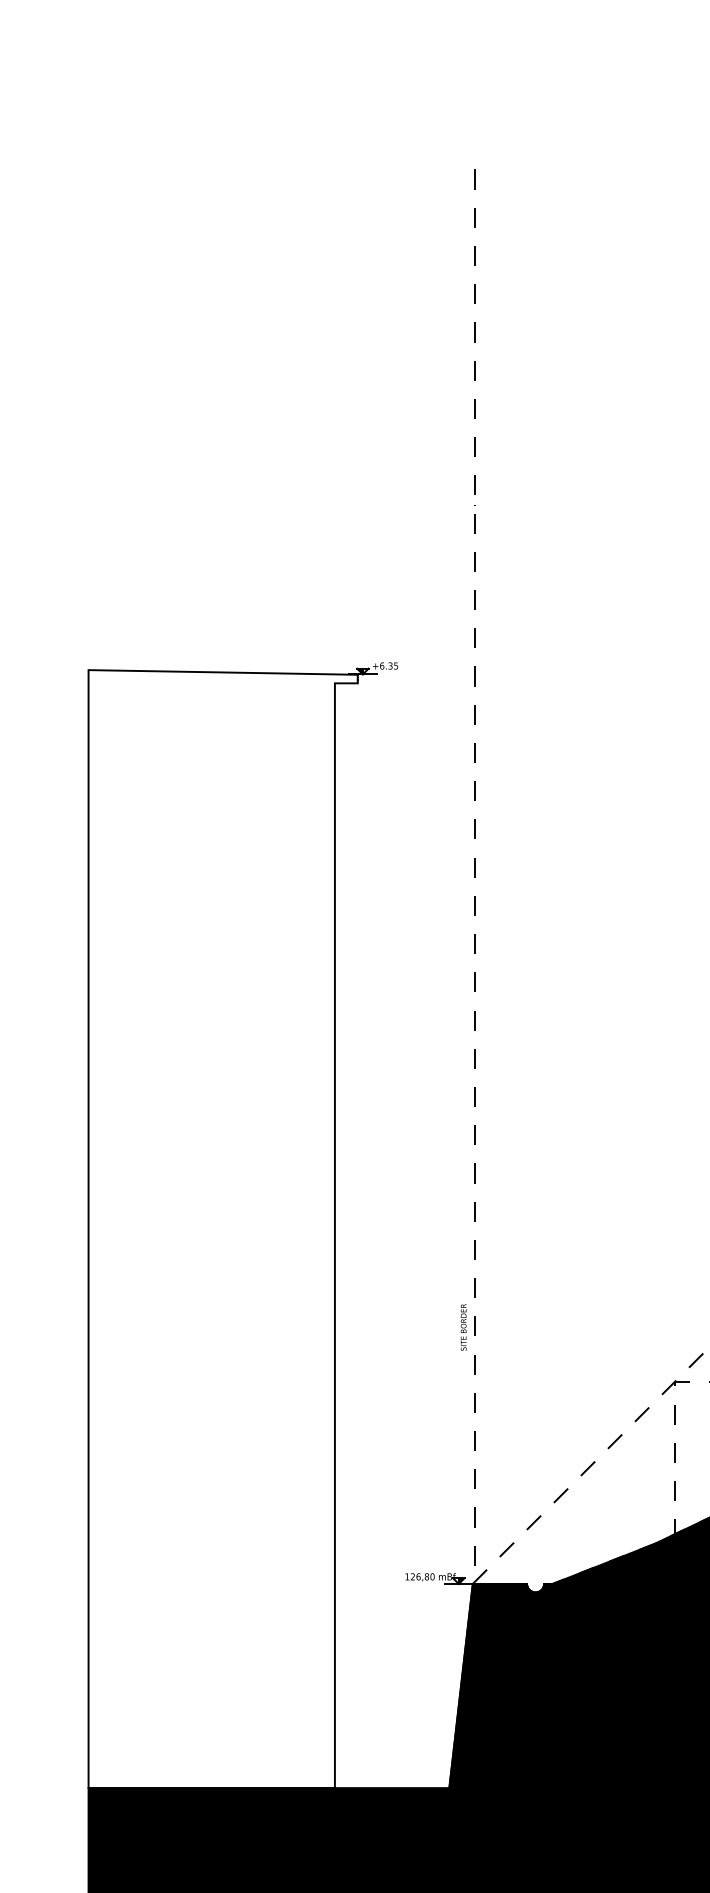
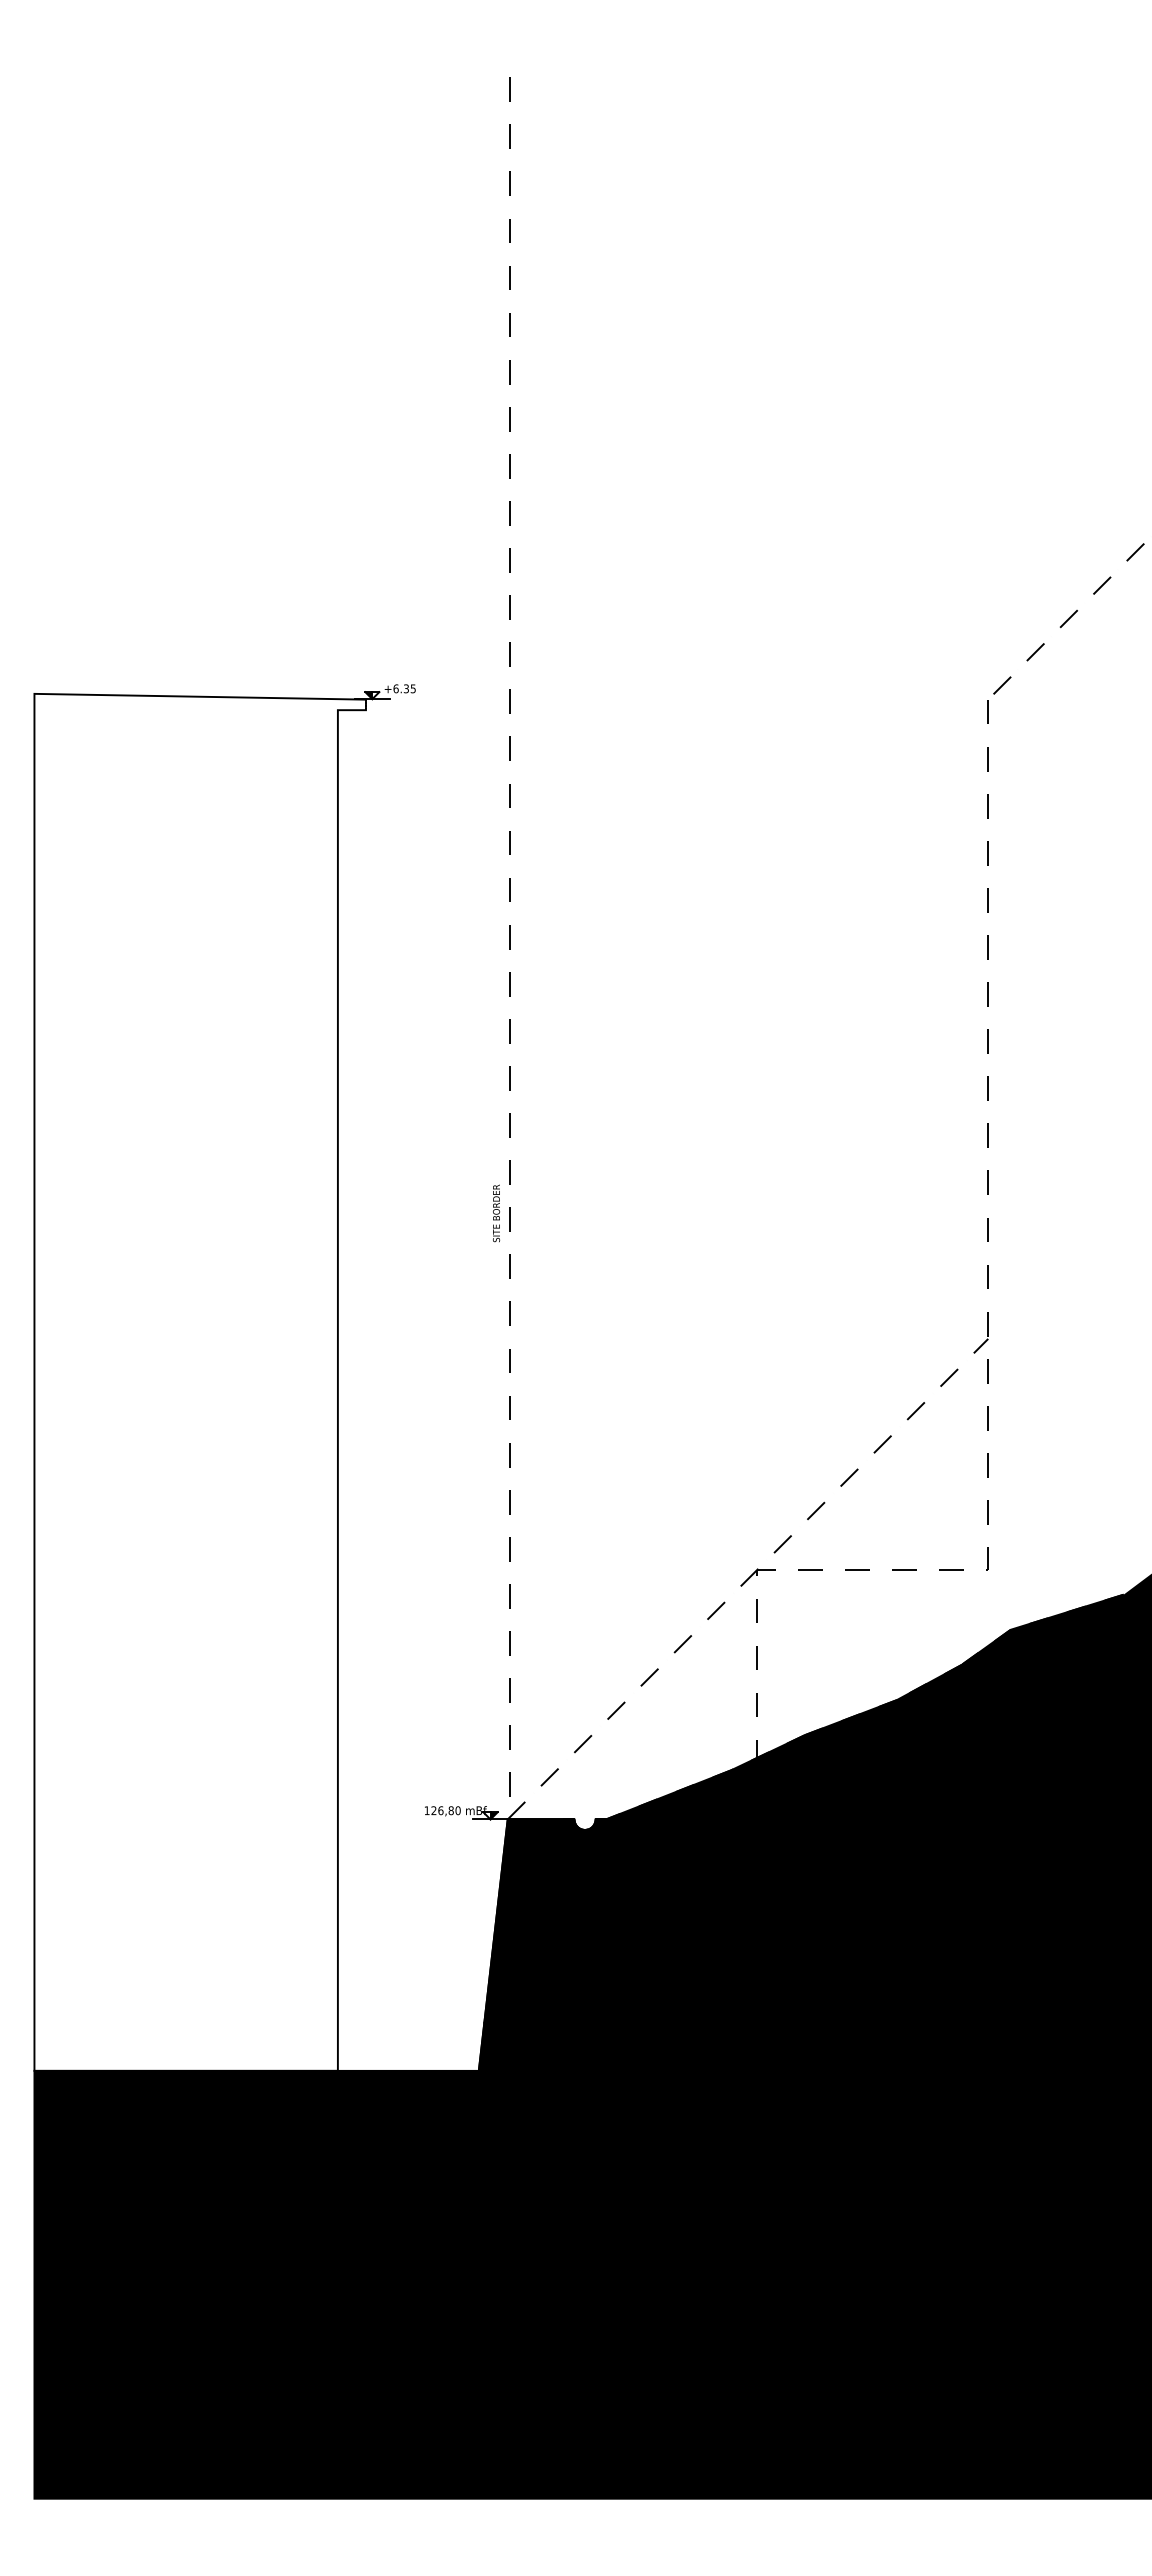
text: (463, 1327) -> (496, 1213), moved

